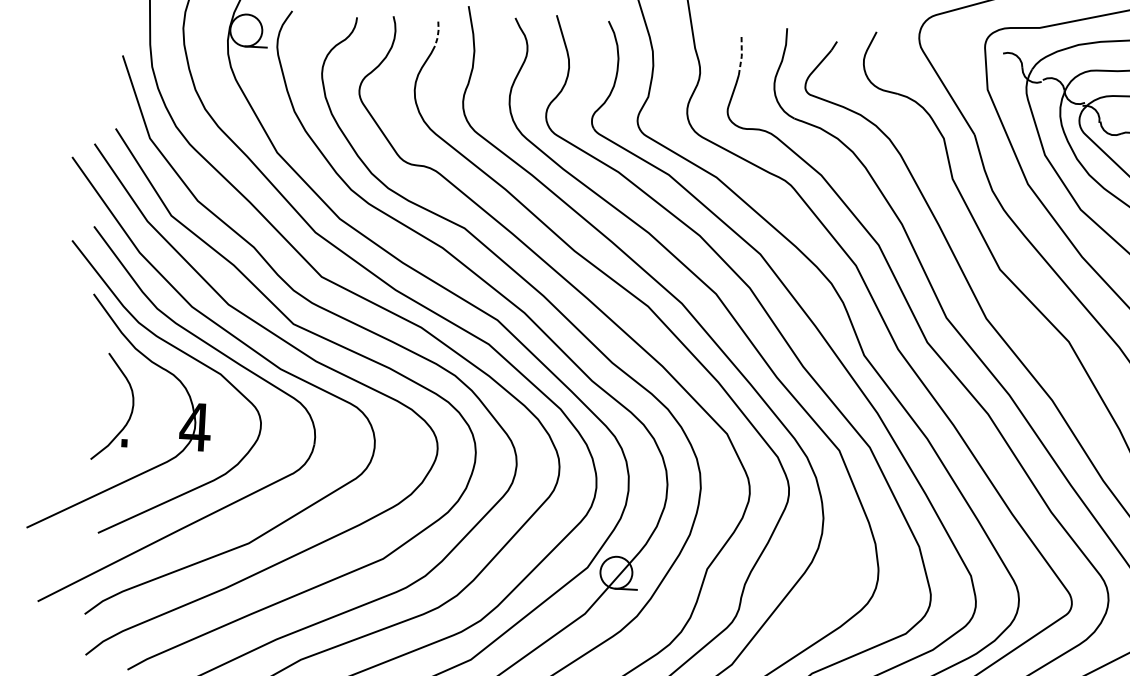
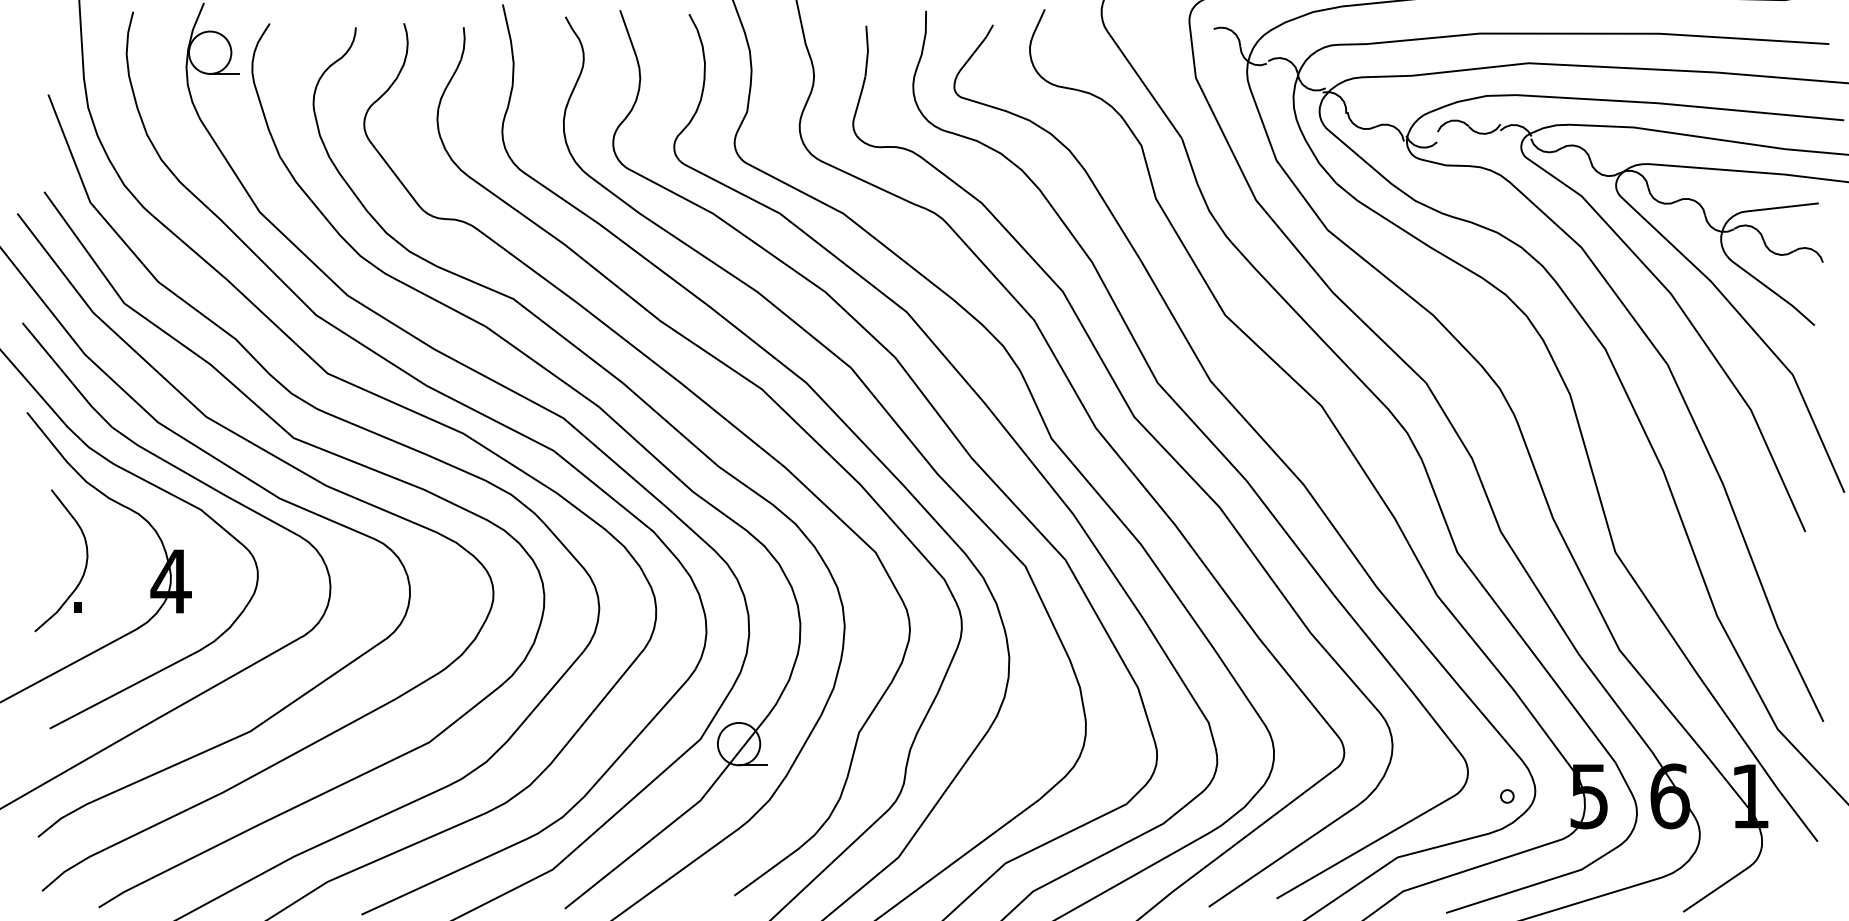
line: (438, 33) -> (464, 43), dashed -> solid
line: (742, 56) -> (868, 51), dashed -> solid

